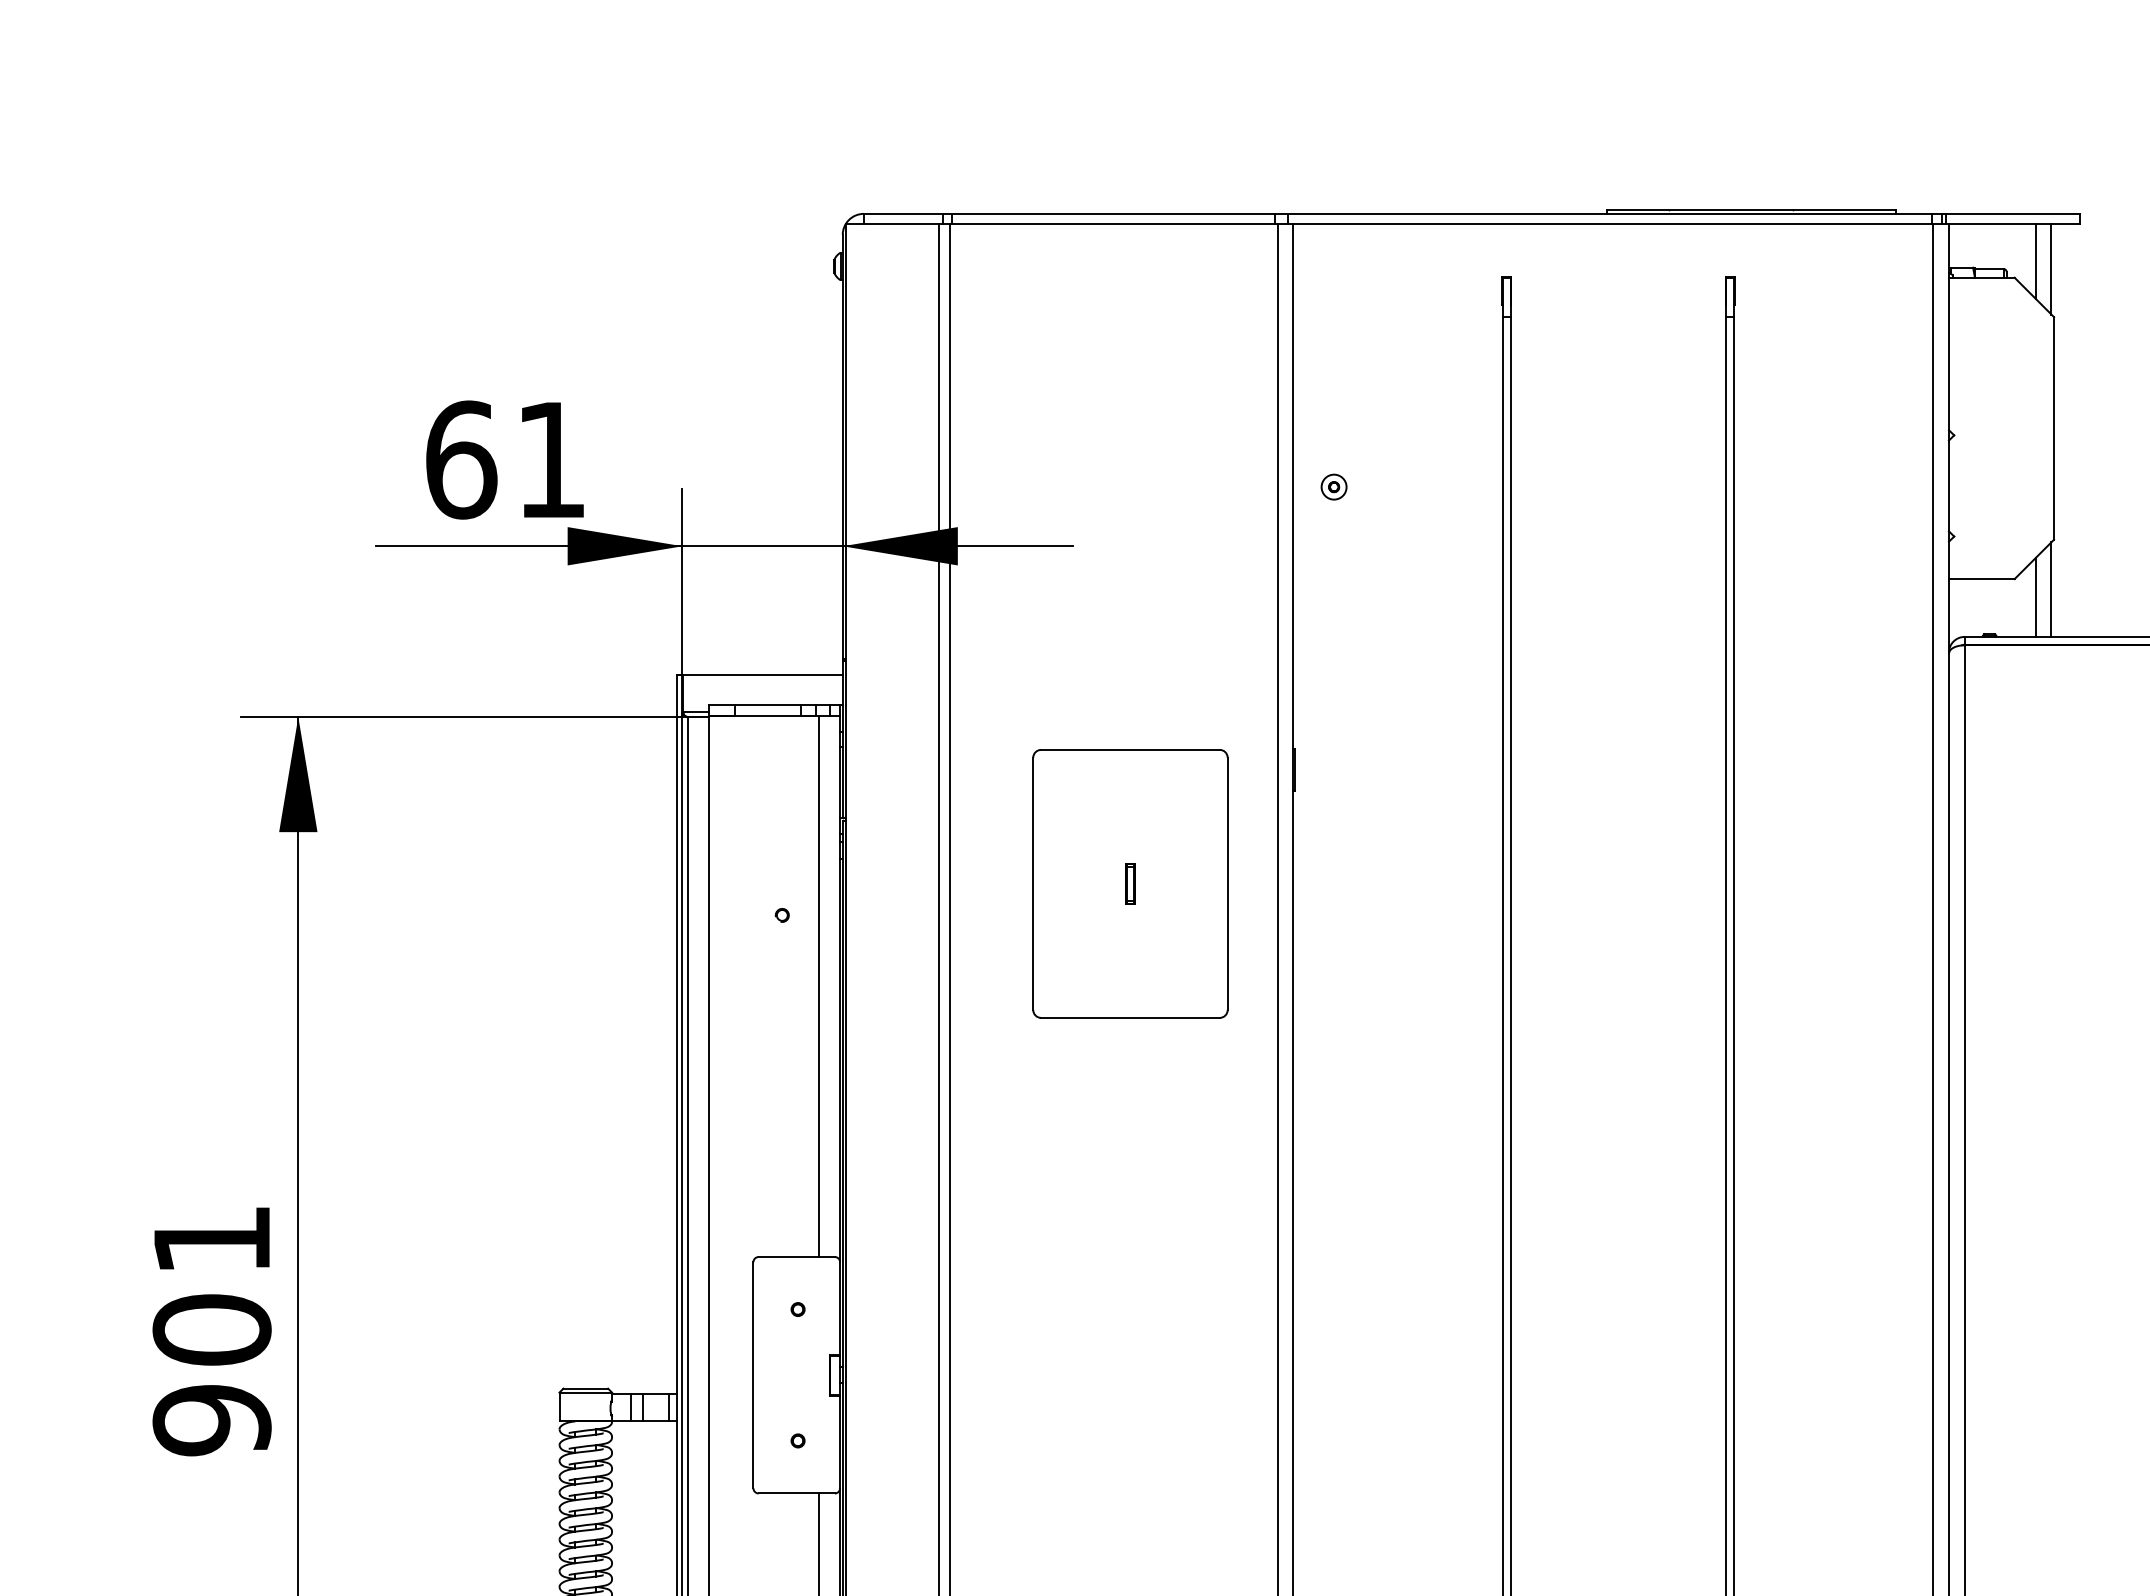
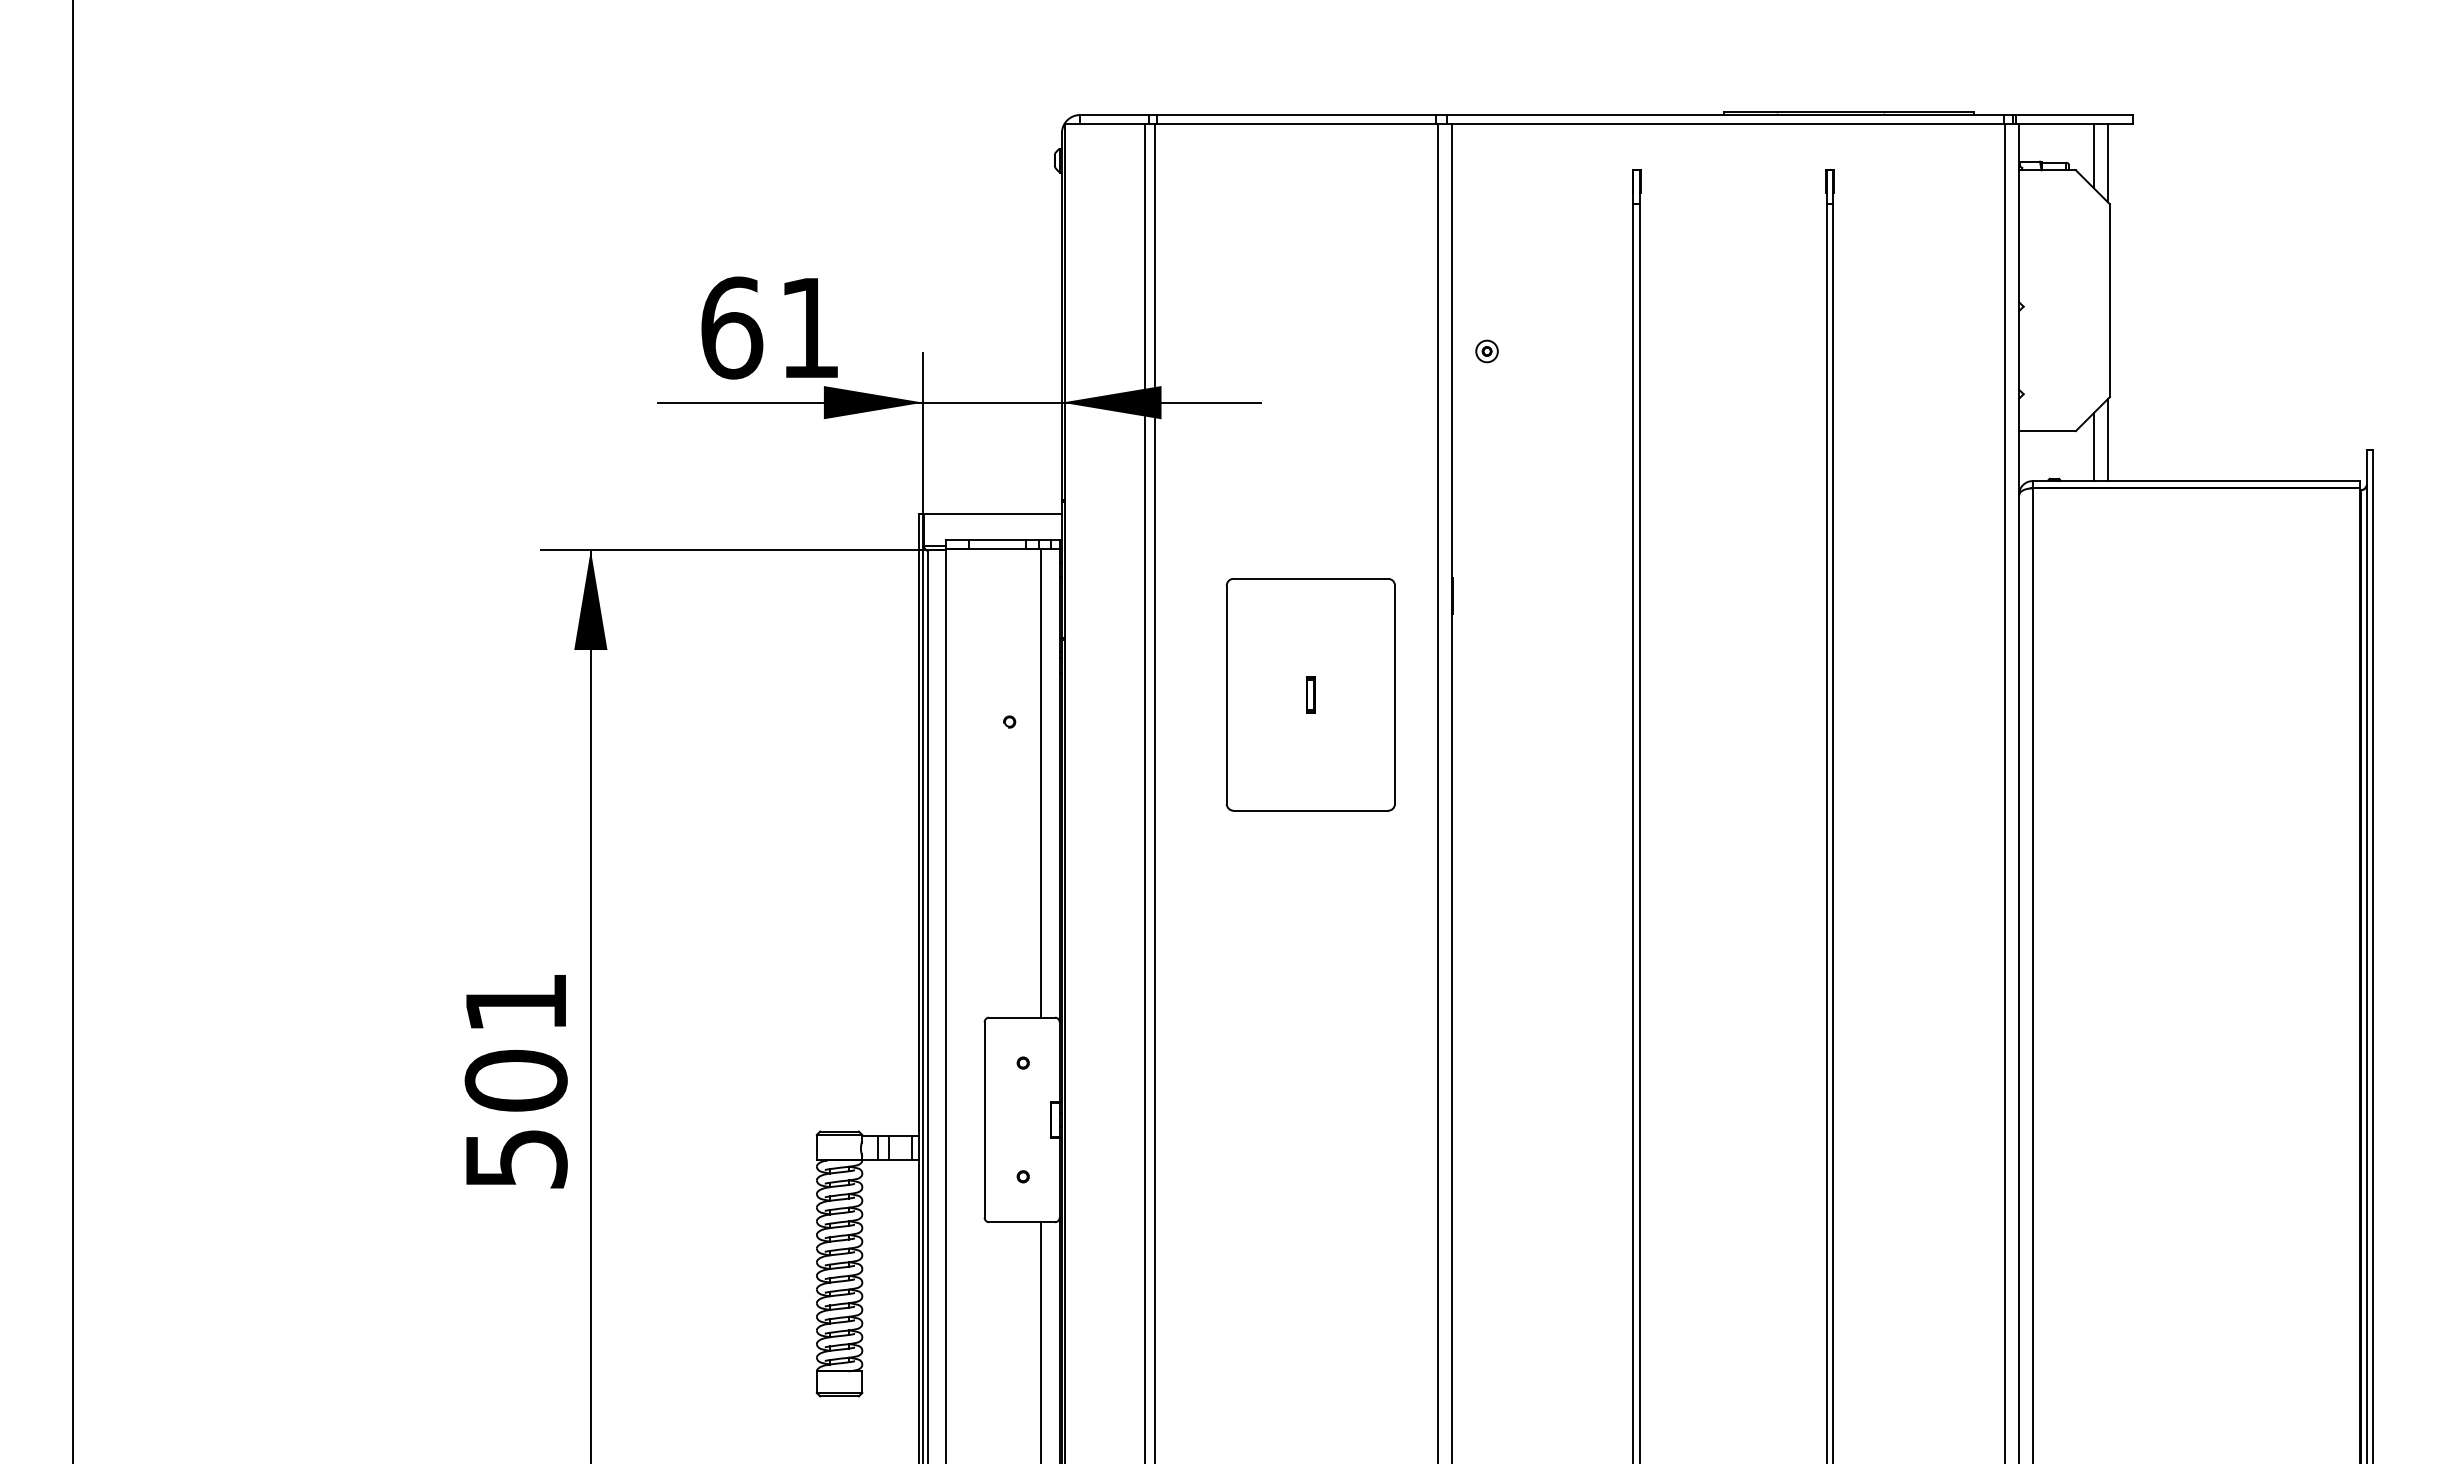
text: (211, 1420) -> (515, 1159), 901 -> 501

